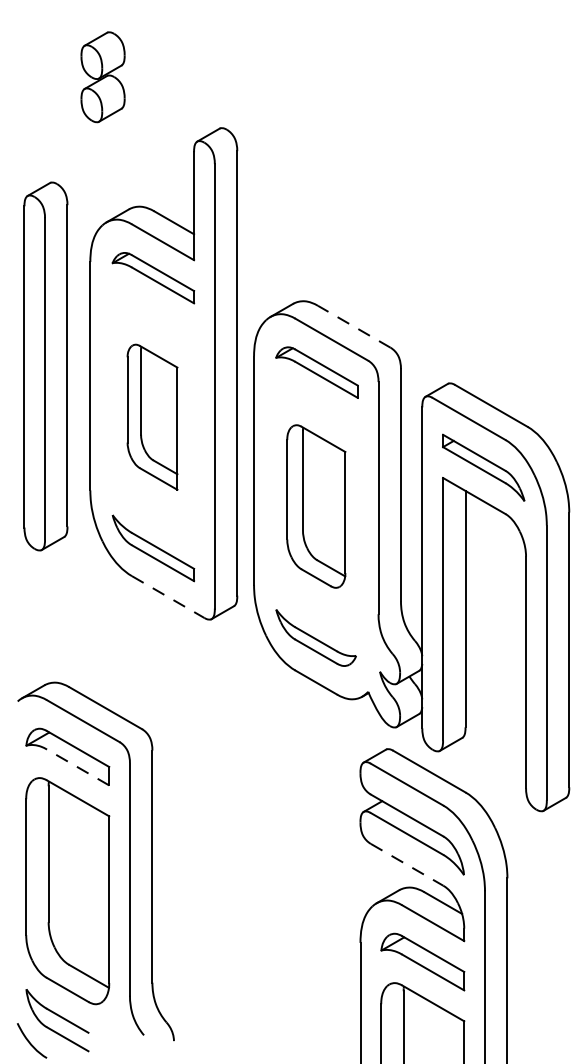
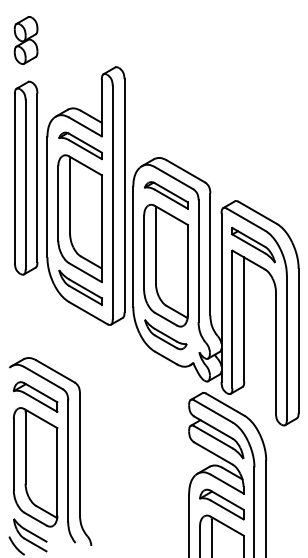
part: (101, 77) -> (25, 40), moved
line: (353, 327) -> (185, 171), dashed -> solid
part: (46, 365) -> (26, 177), moved
part: (151, 416) -> (79, 218), size x1.67
part: (315, 506) -> (165, 265), size x1.43
line: (168, 597) -> (88, 313), dashed -> solid
line: (78, 767) -> (41, 402), dashed -> solid
line: (406, 864) -> (213, 453), dashed -> solid

